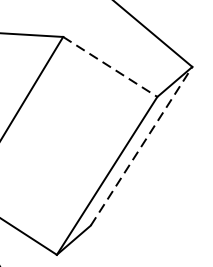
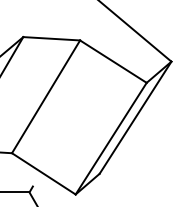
line: (110, 66) -> (113, 61), dashed -> solid
line: (141, 145) -> (135, 117), dashed -> solid

